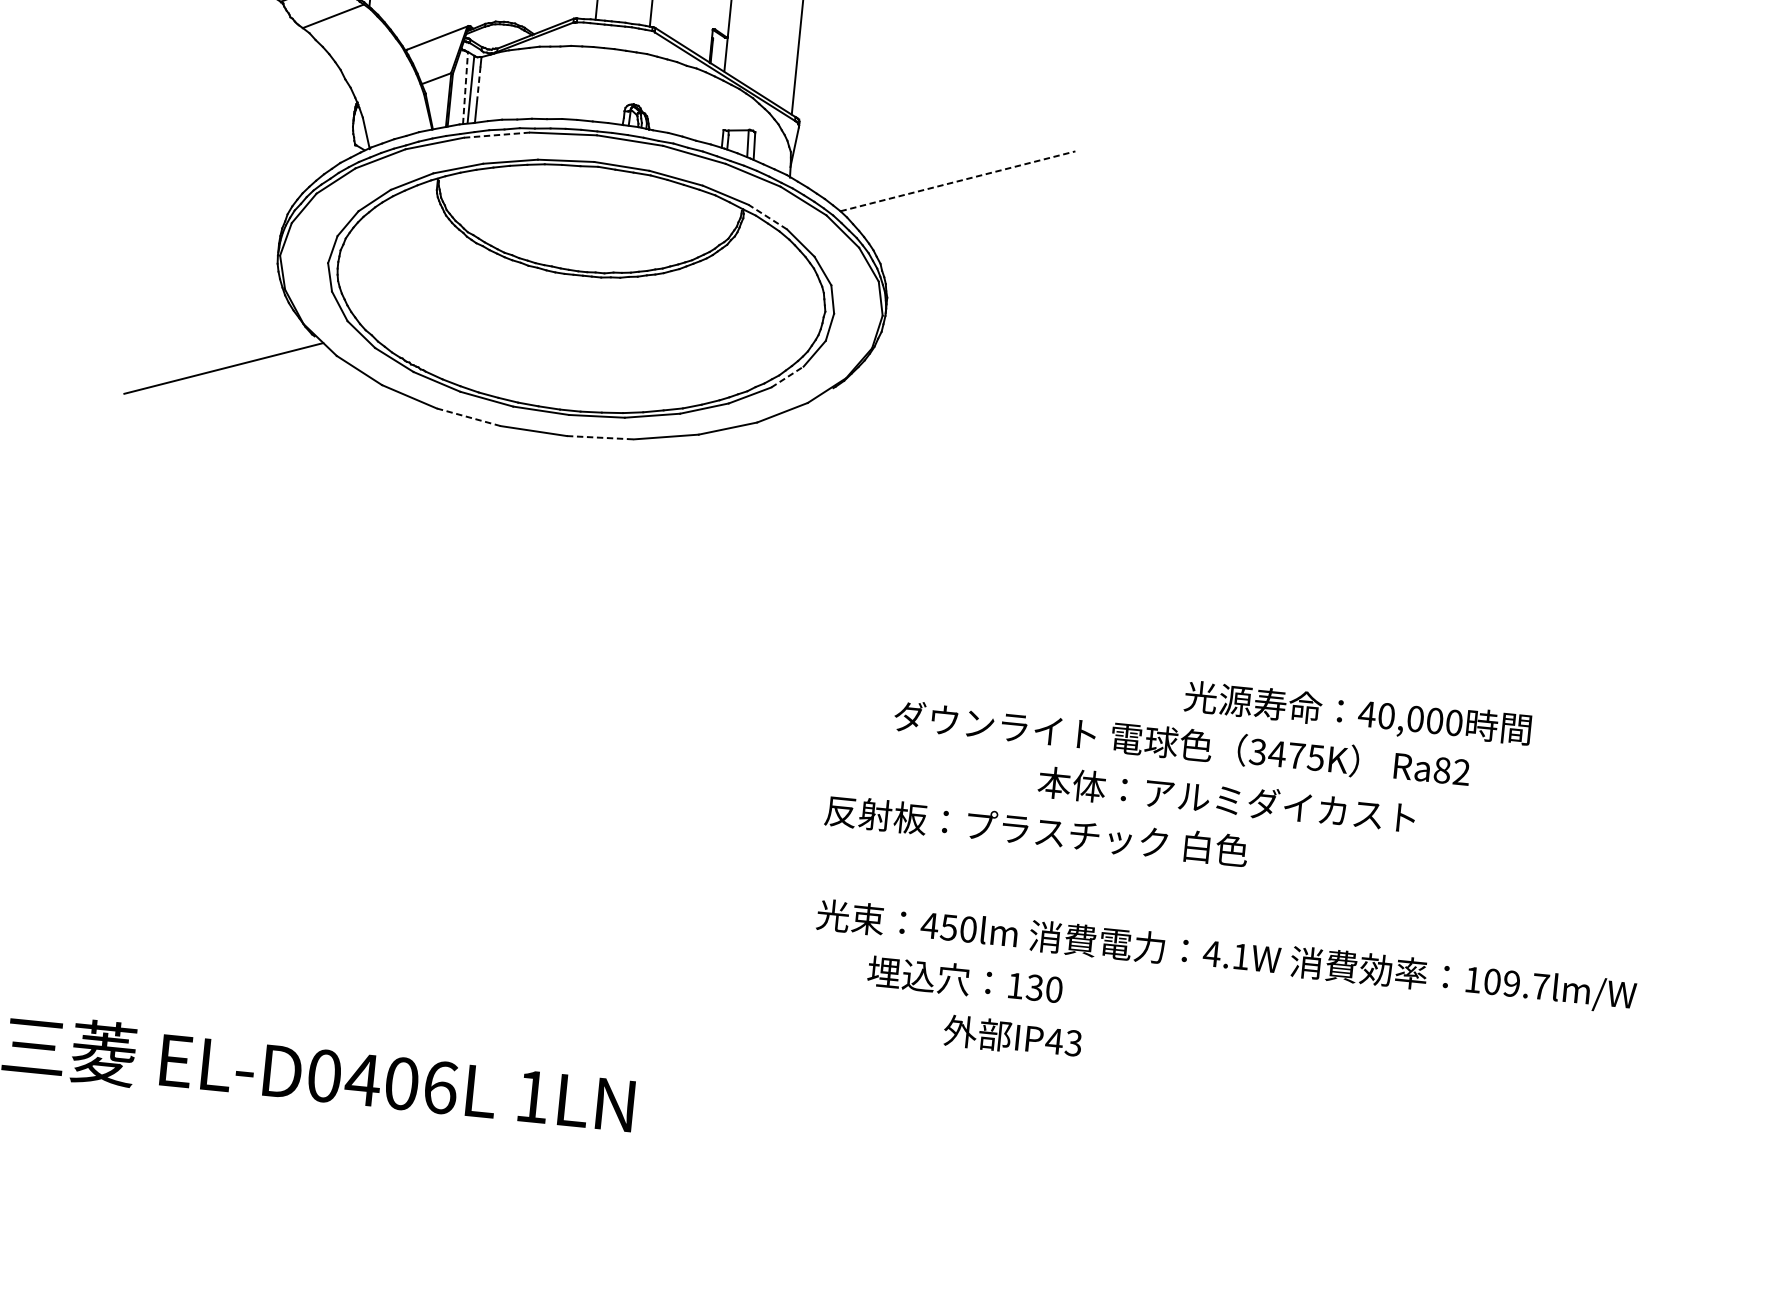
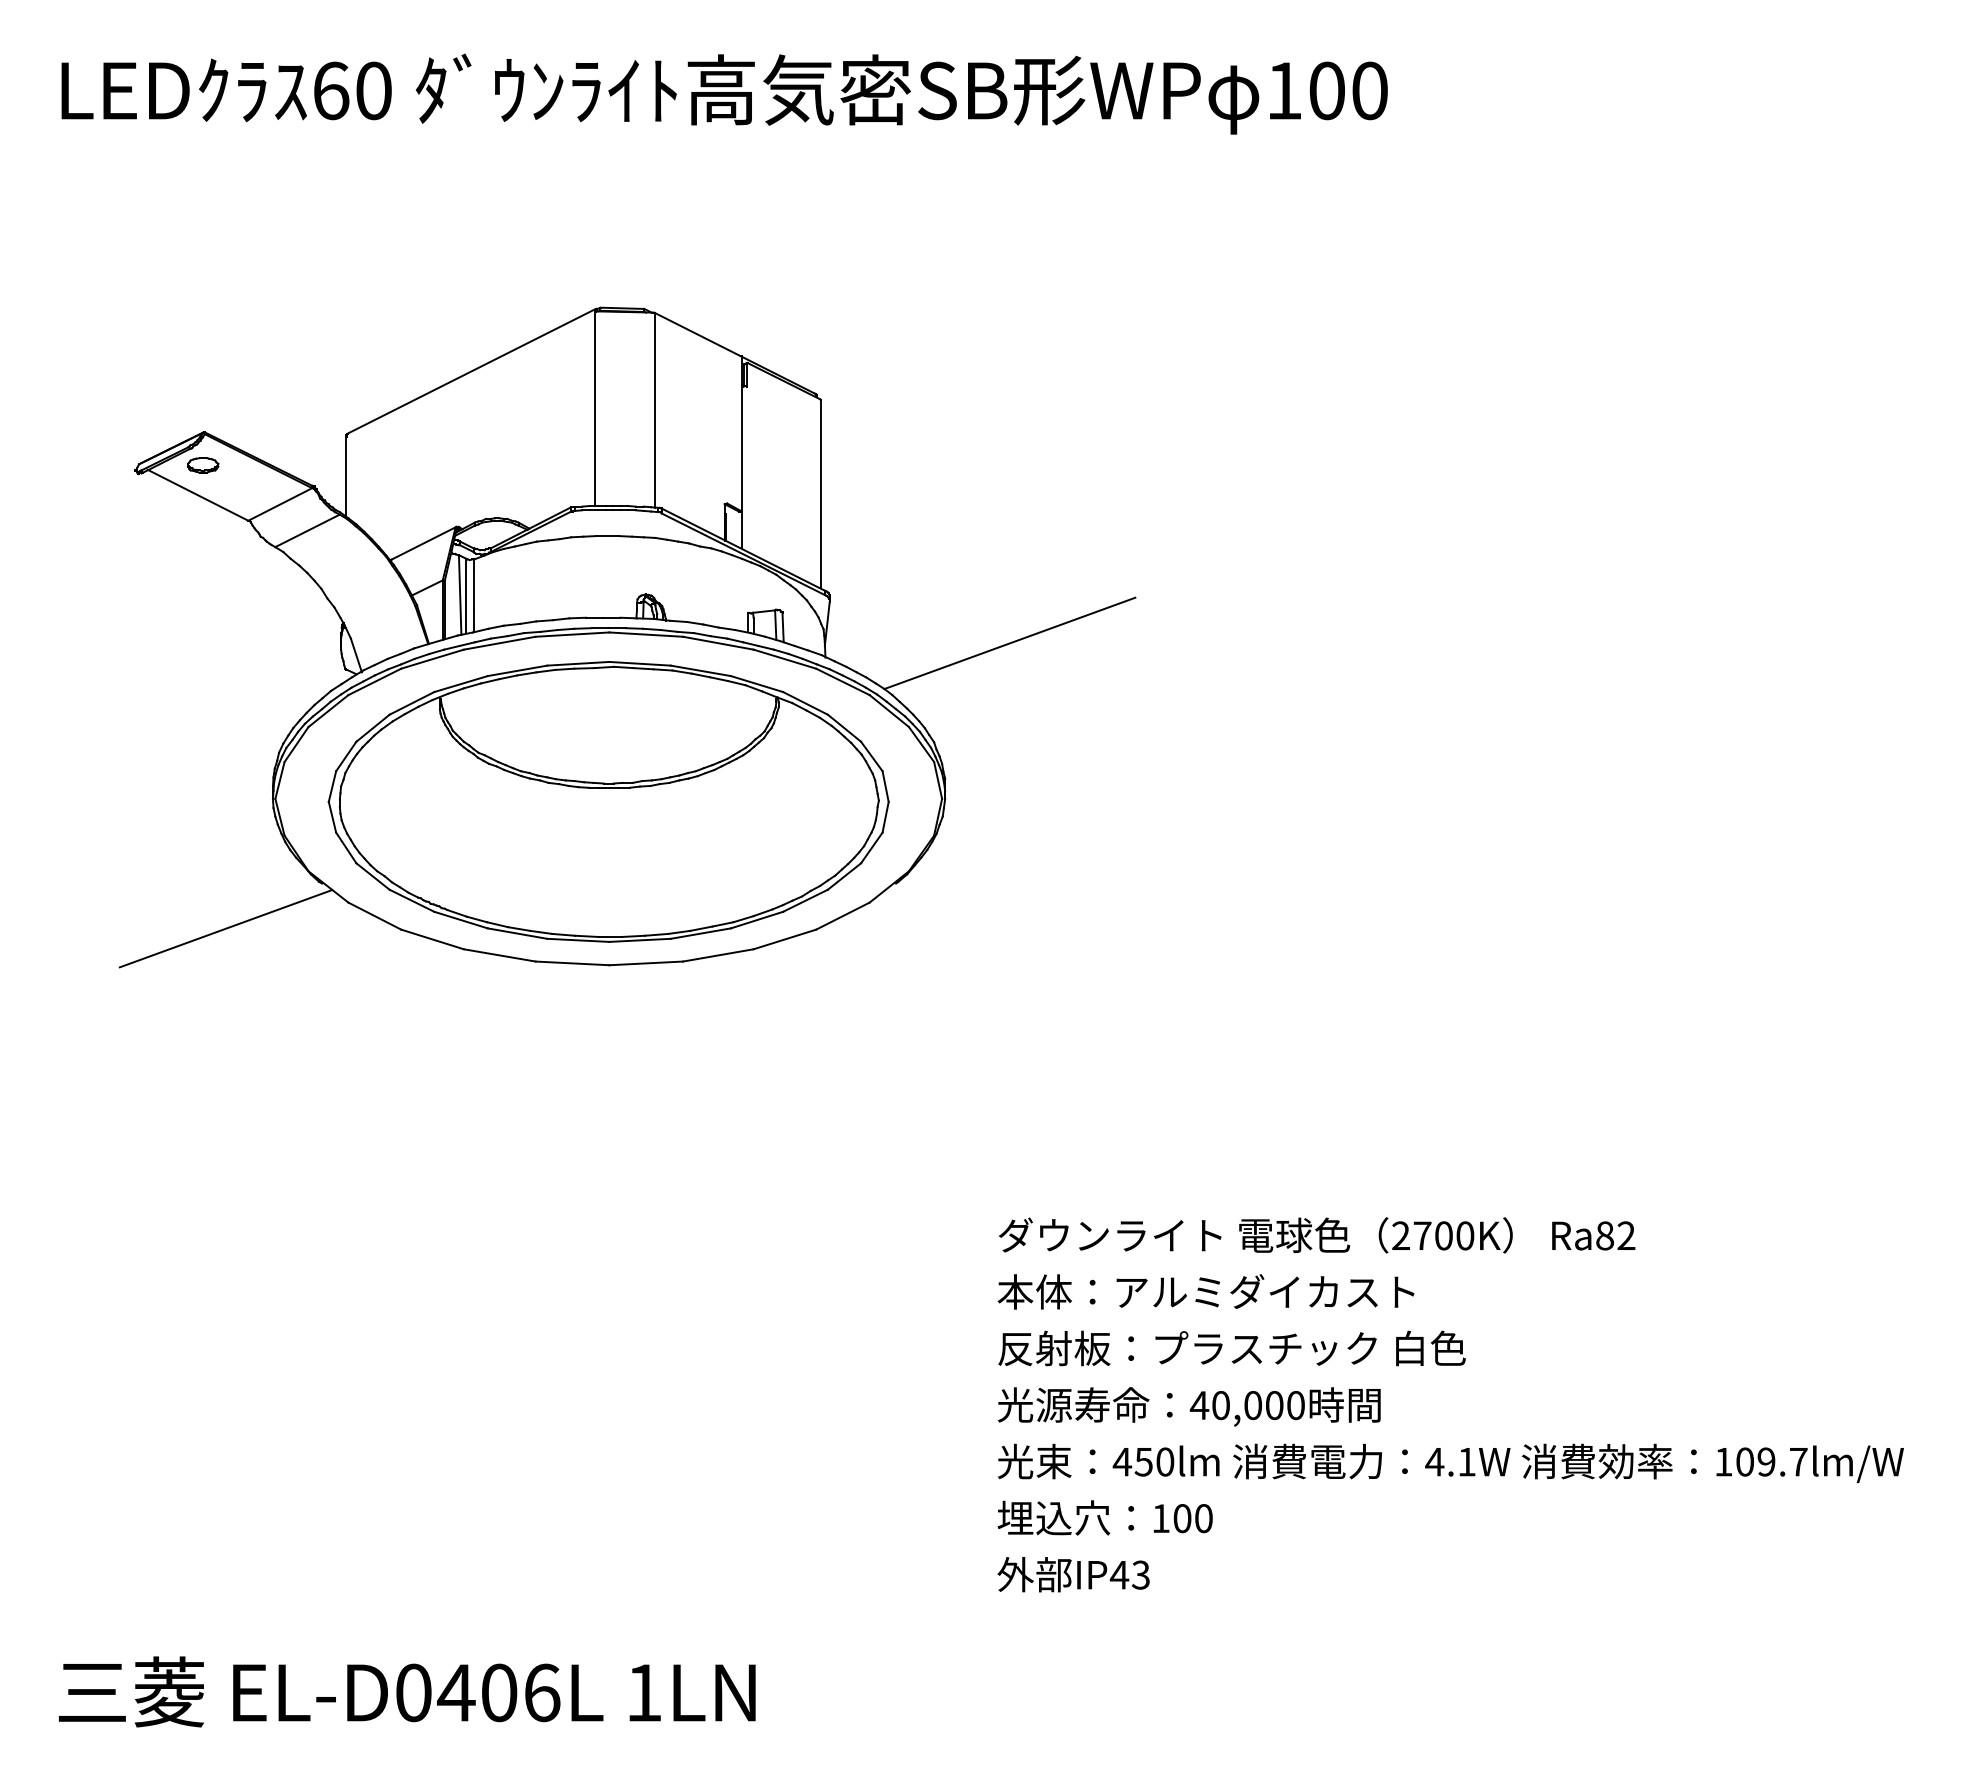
line: (478, 85) -> (474, 590), dashed -> solid
line: (465, 88) -> (460, 595), dashed -> solid
line: (496, 135) -> (499, 643), dashed -> solid
line: (958, 181) -> (1010, 643), dashed -> solid
line: (767, 217) -> (805, 703), dashed -> solid
line: (787, 377) -> (844, 876), dashed -> solid
line: (469, 417) -> (500, 955), dashed -> solid
line: (600, 437) -> (646, 963), dashed -> solid
text: (1357, 714) -> (1188, 1406), moved
text: (1286, 754) -> (1432, 1235), 3475K -> 2700K
text: (1226, 799) -> (1205, 1291), moved
text: (1036, 830) -> (1231, 1348), moved
text: (1226, 956) -> (1450, 1463), moved
text: (1034, 987) -> (1182, 1518), 130 -> 100
text: (1012, 1036) -> (1073, 1574), moved

